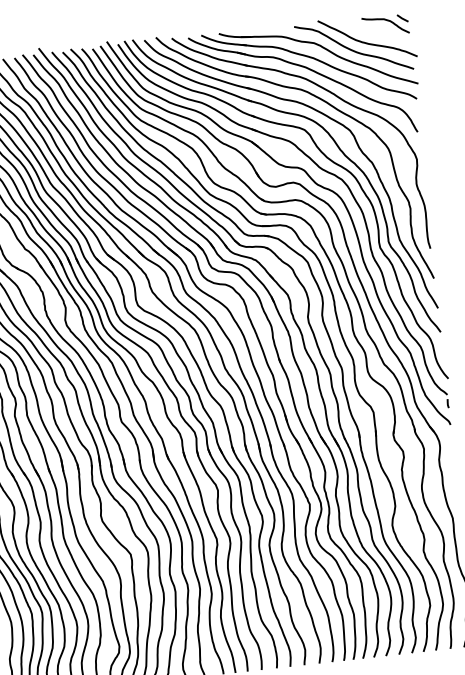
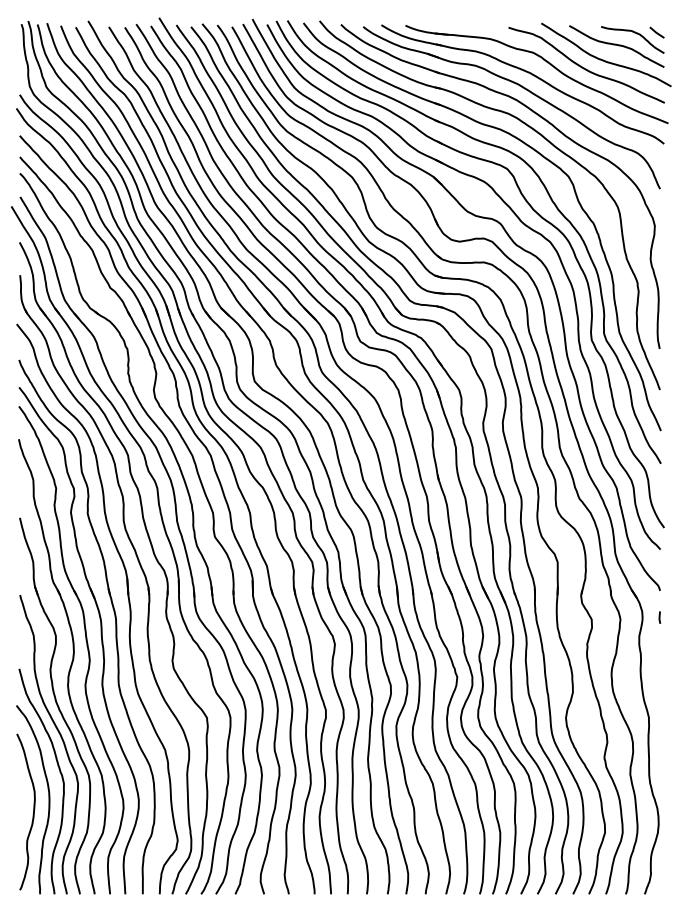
curve: (374, 31) -> (616, 45), added
line: (447, 403) -> (659, 617), moved

